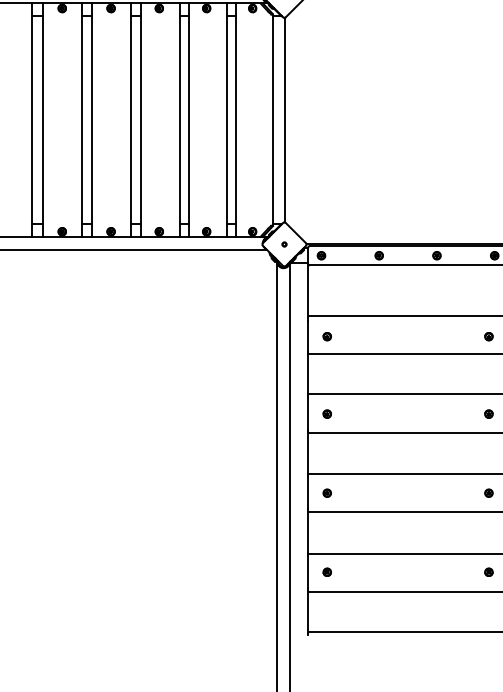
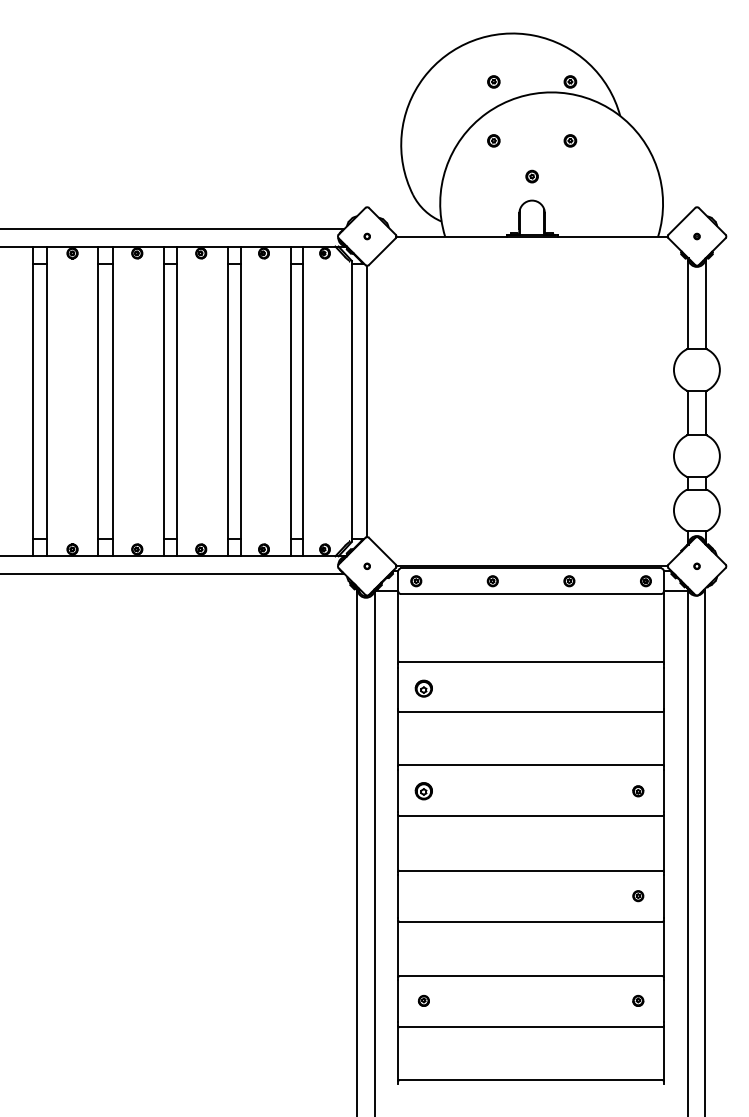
part: (326, 336) -> (423, 688), size x1.6
part: (489, 336) -> (638, 688), removed
part: (326, 414) -> (423, 791), size x1.6
part: (326, 493) -> (423, 896), removed

